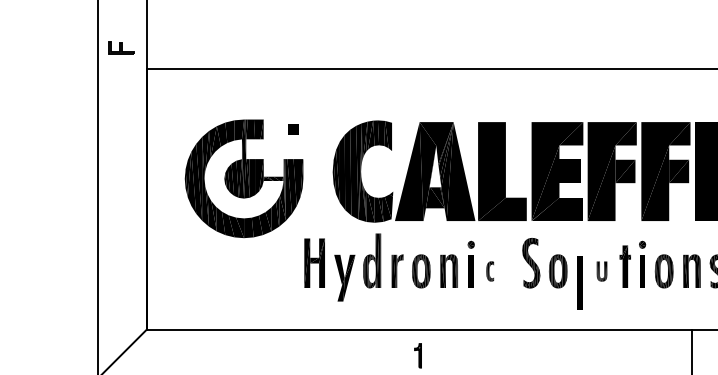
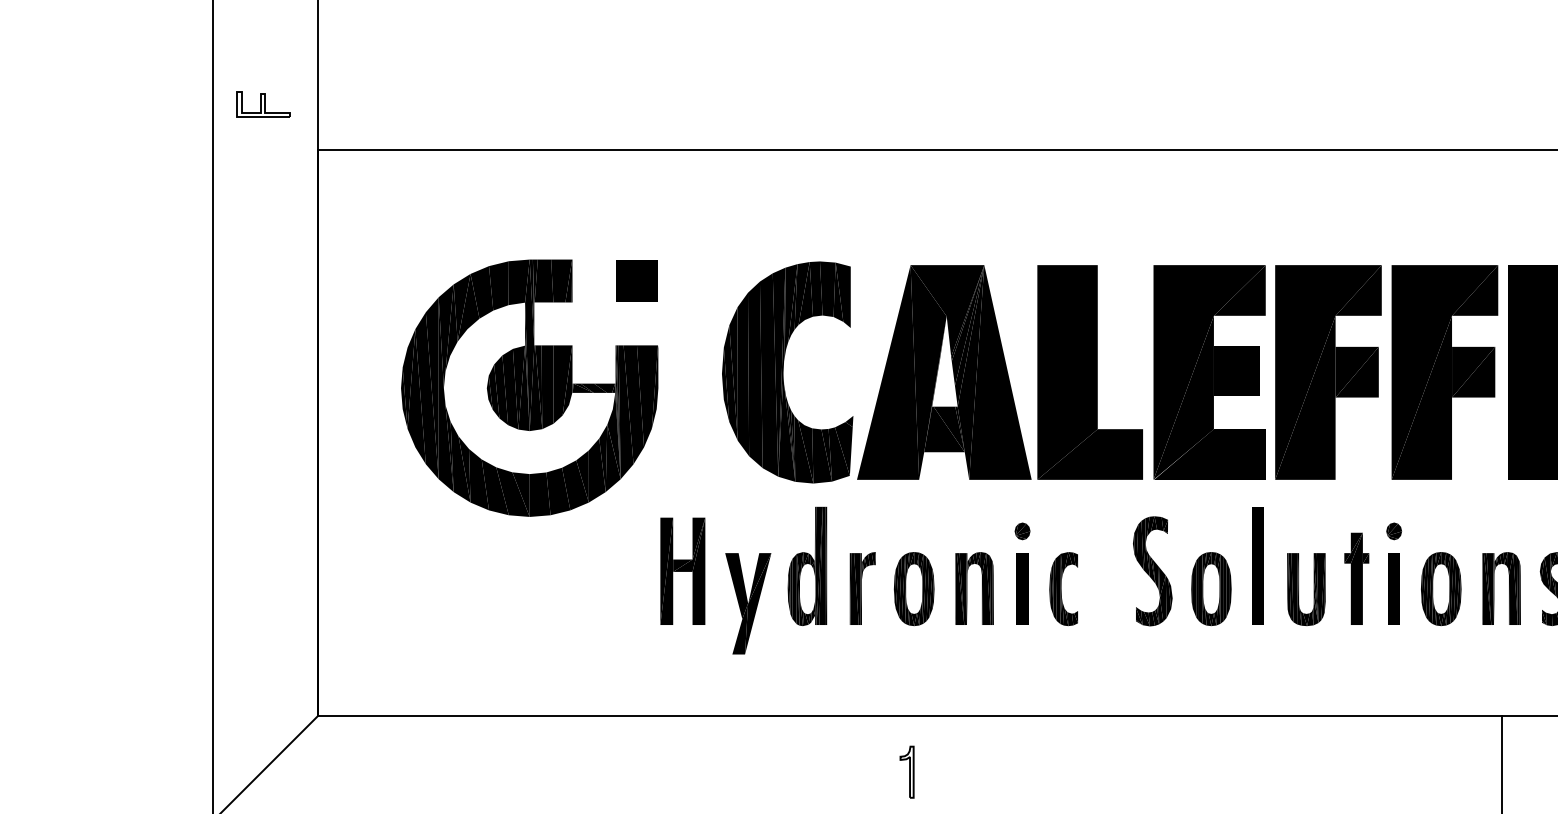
part: (293, 129) -> (636, 281), size x1.67
part: (489, 271) -> (1062, 589), size x1.67
part: (601, 271) -> (1305, 589), size x1.67
part: (579, 282) -> (1257, 565), moved

